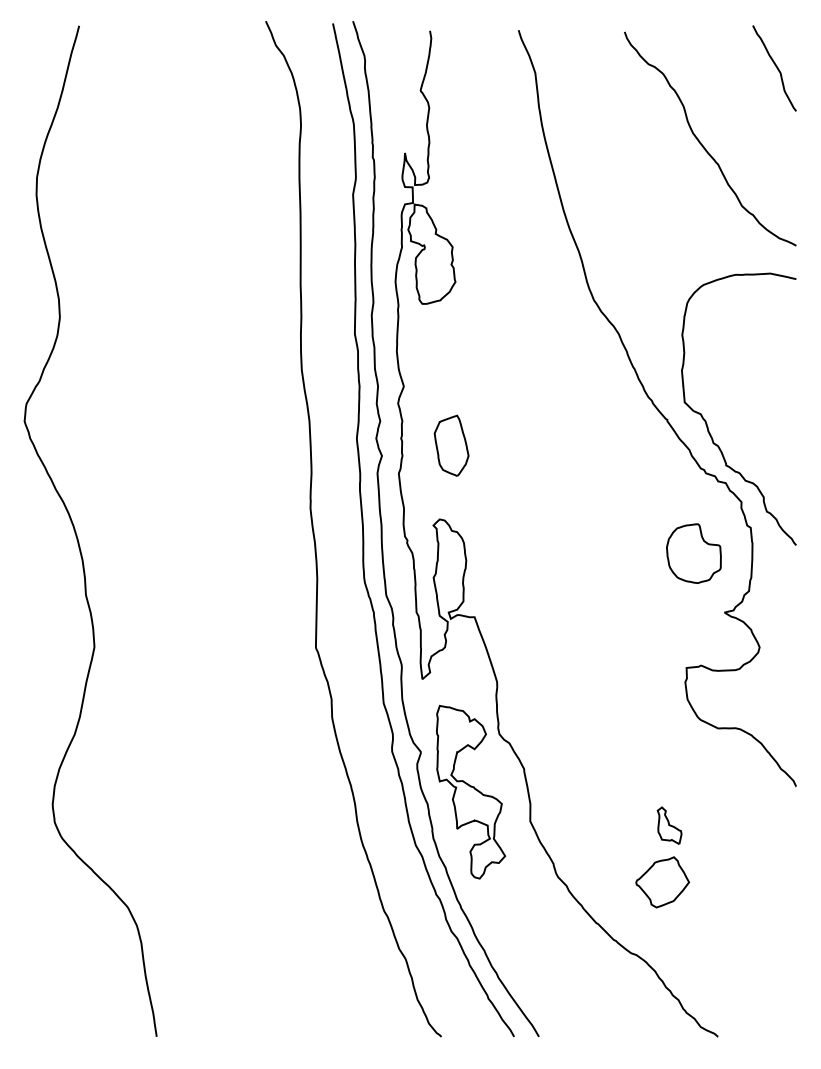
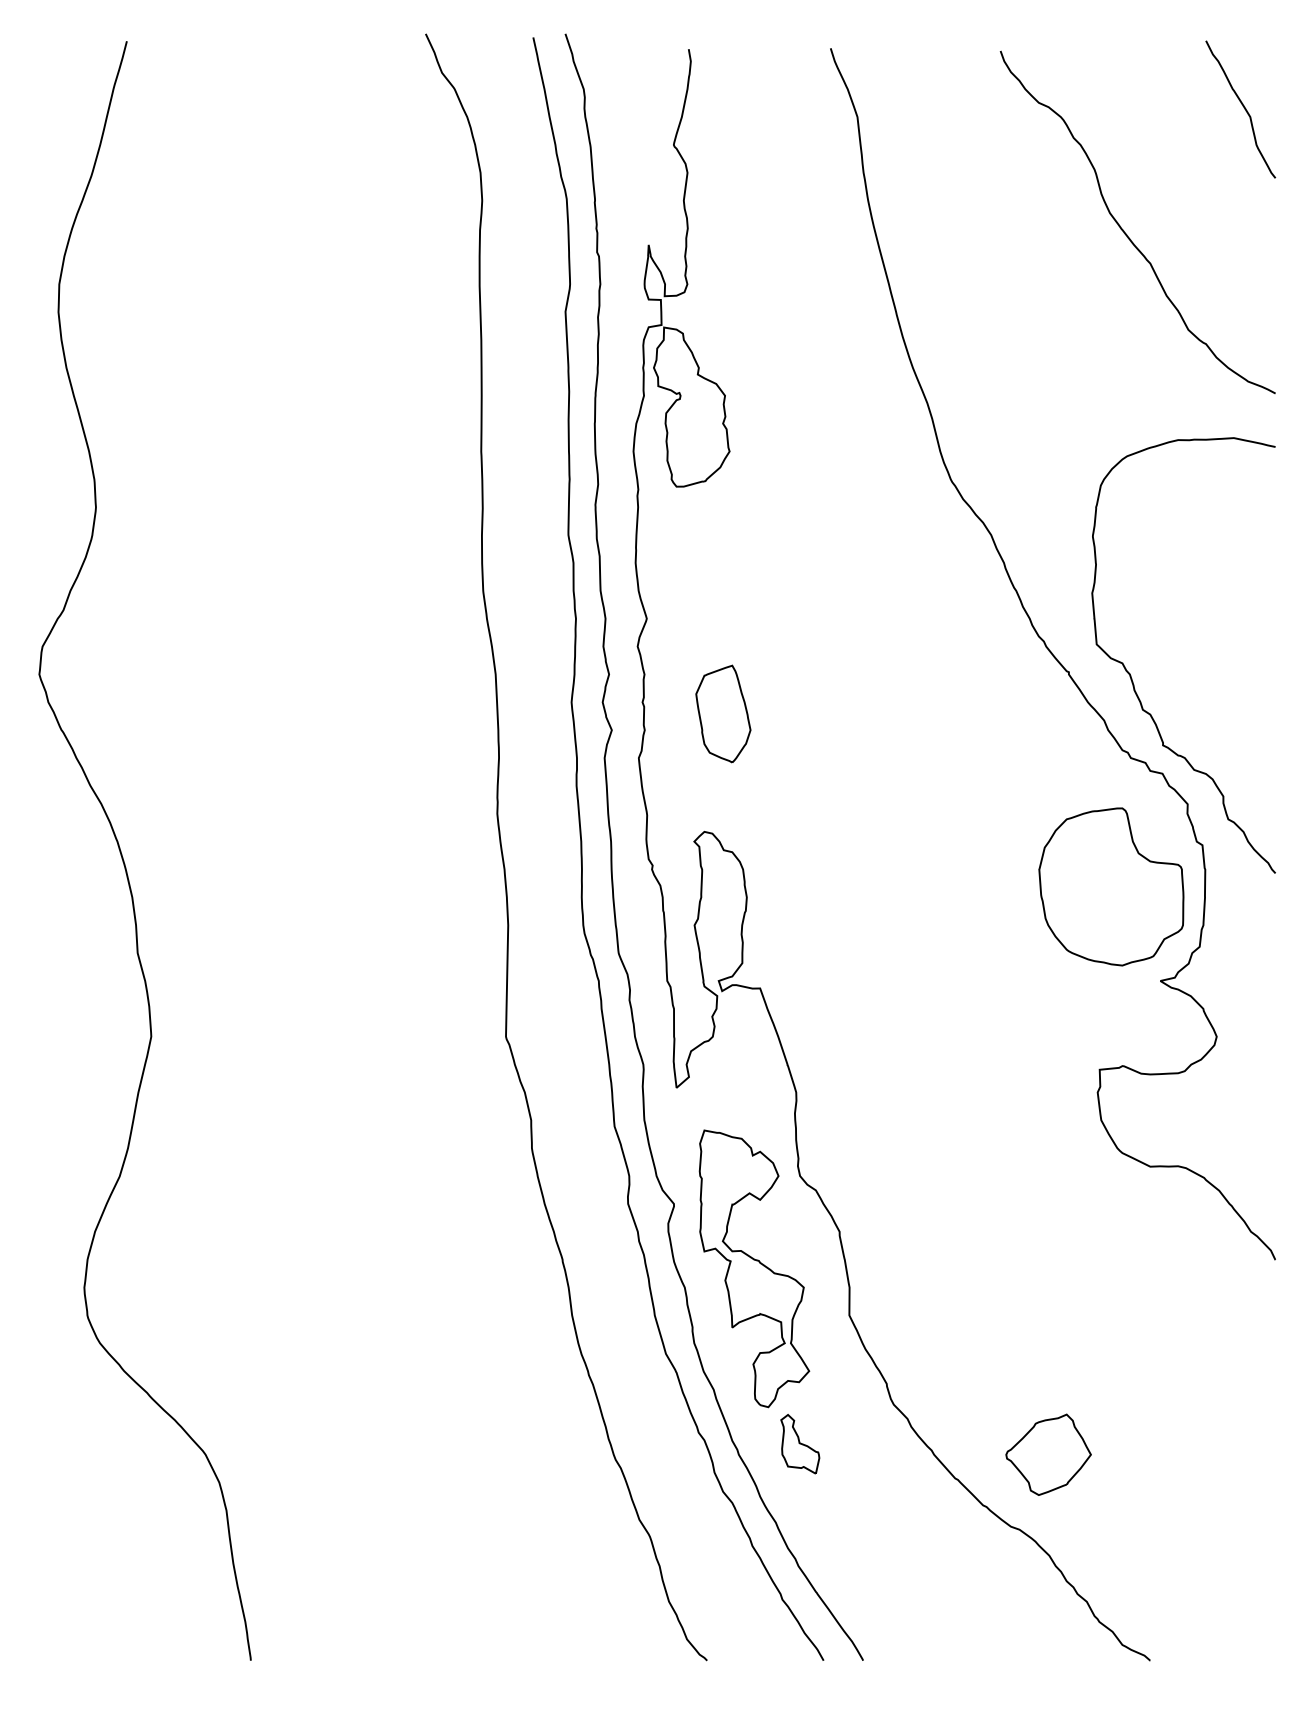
part: (693, 553) -> (1110, 886), size x1.67
part: (669, 825) -> (800, 1443), moved
part: (662, 882) -> (1048, 1455), moved

